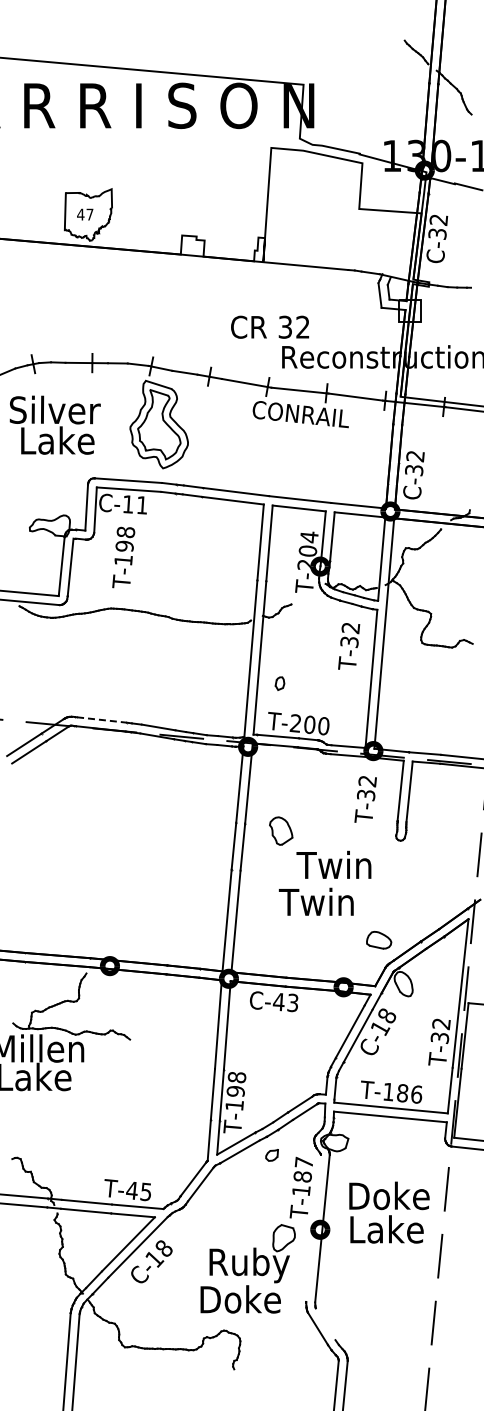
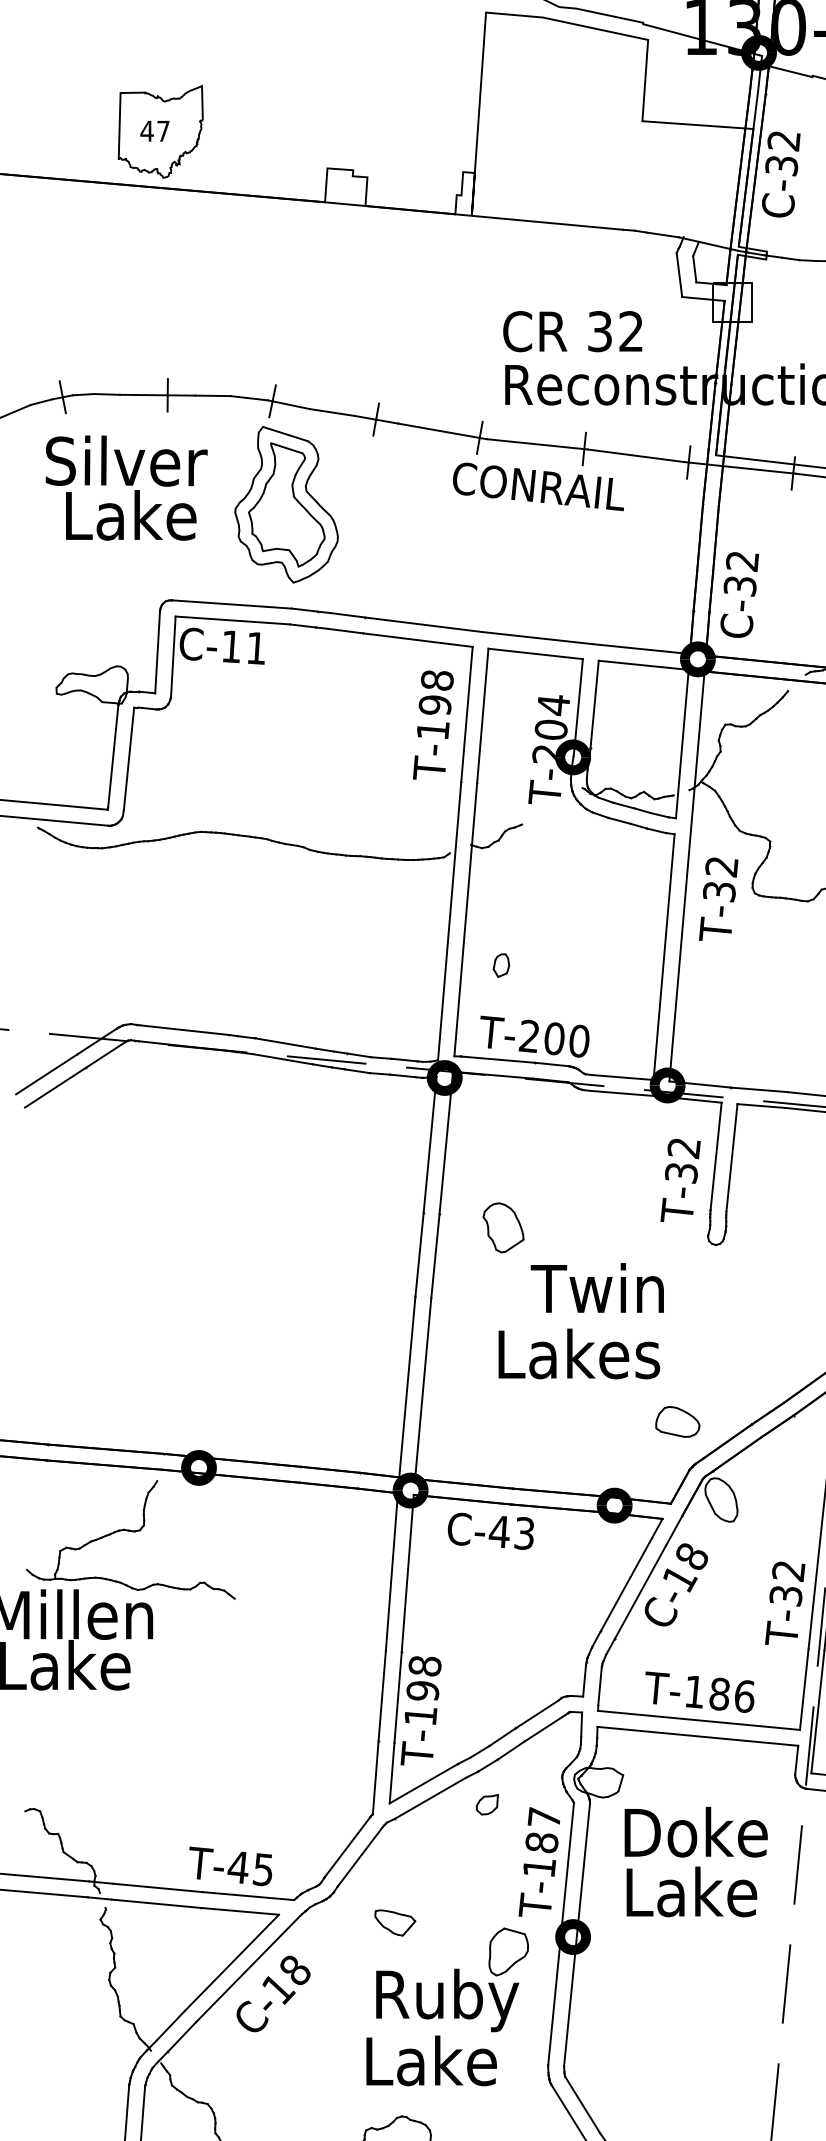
text: (270, 326) -> (573, 330), moved
text: (54, 424) -> (125, 486), moved
text: (123, 557) -> (432, 725), moved
text: (349, 646) -> (719, 899), moved
line: (102, 720) -> (185, 1031), dashed -> solid
text: (365, 799) -> (680, 1180), moved
text: (323, 901) -> (578, 1353), Twin -> Lakes
text: (389, 1212) -> (696, 1861), moved
part: (220, 1221) -> (395, 1922), added
line: (313, 1227) -> (561, 1932), added
text: (240, 1299) -> (431, 2061), Doke -> Lake
line: (325, 1324) -> (582, 2105), added

